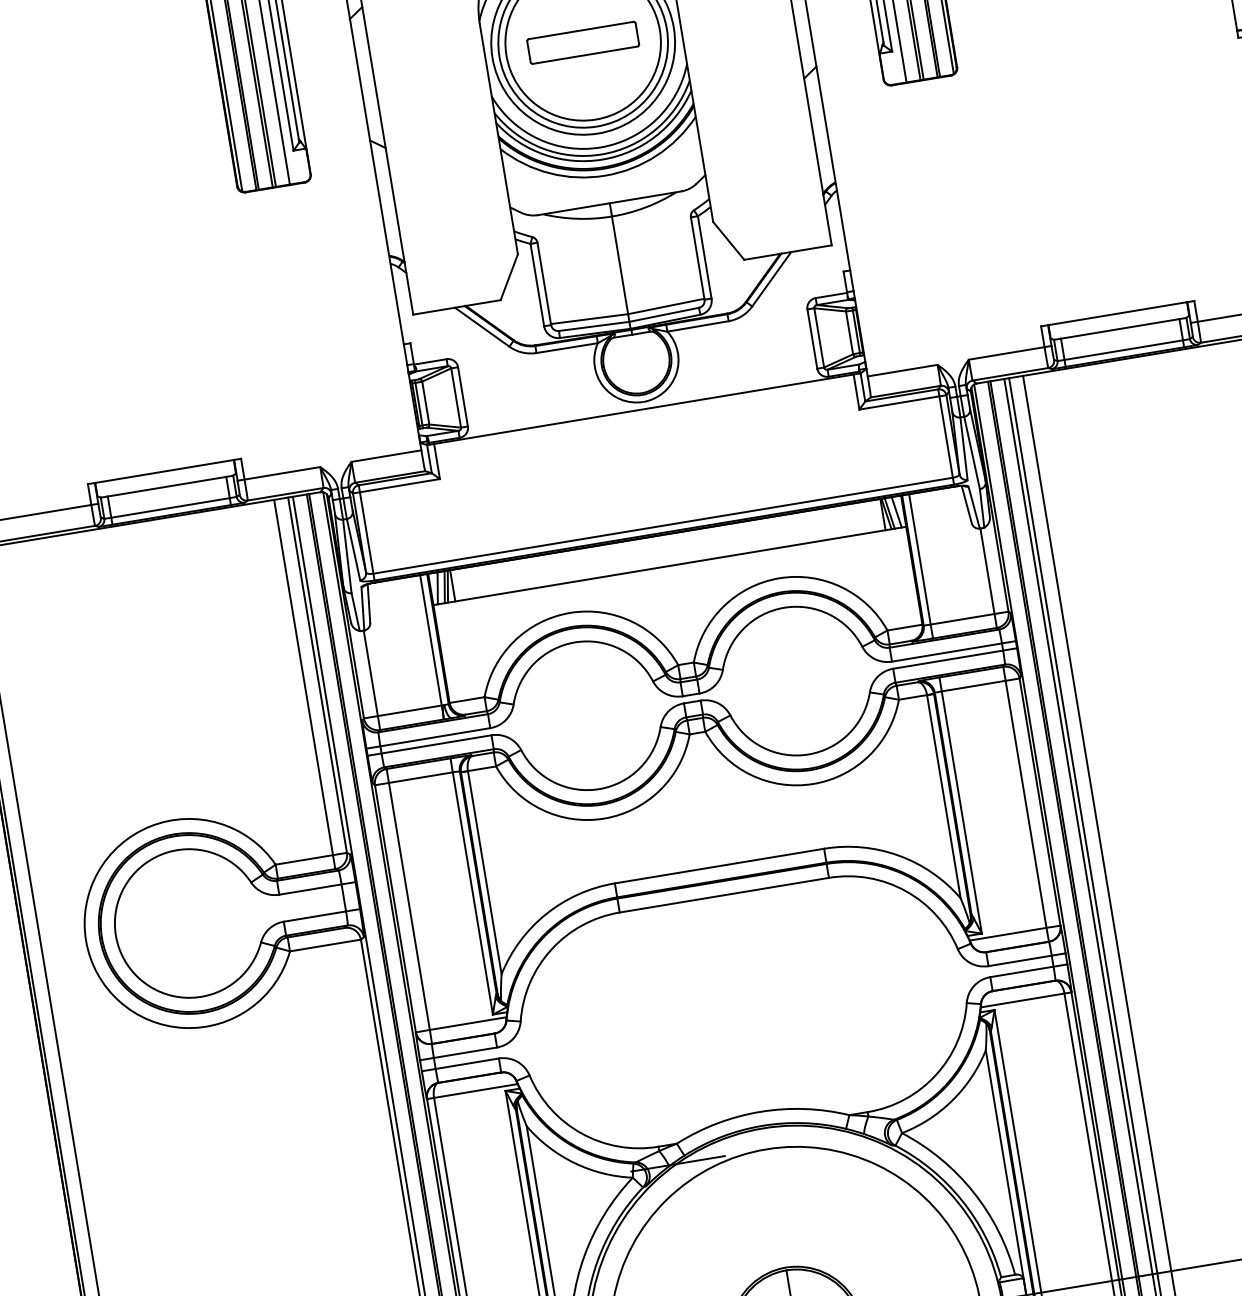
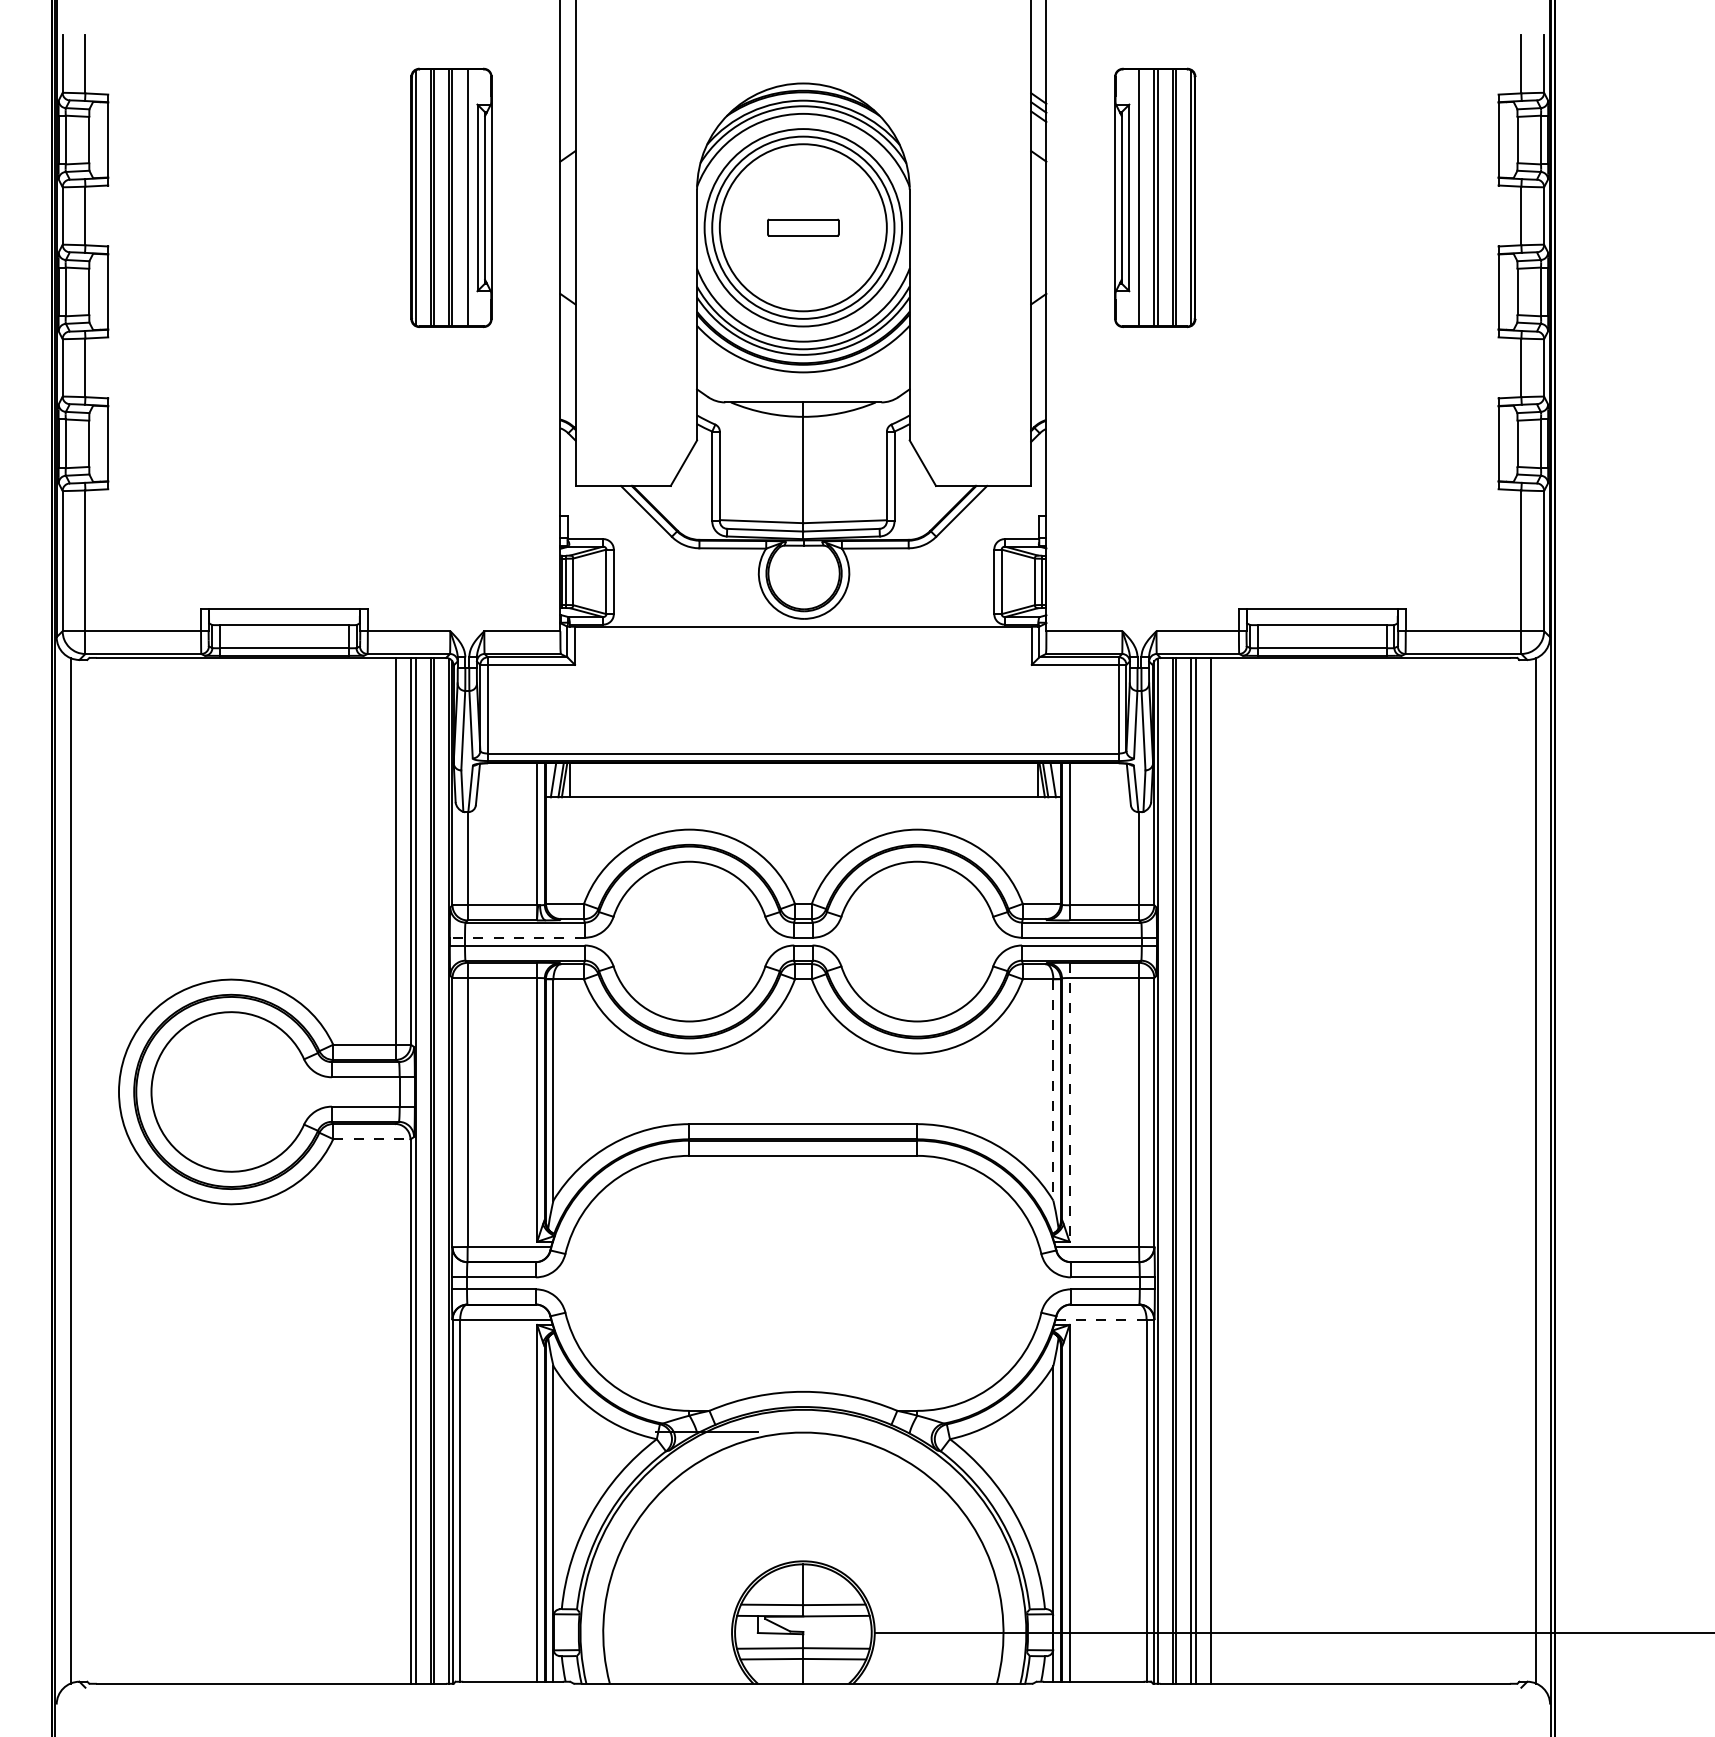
part: (583, 42) -> (803, 227), size x0.6
line: (427, 738) -> (516, 937), solid -> dashed
line: (944, 797) -> (1053, 1090), solid -> dashed
line: (960, 805) -> (1069, 1102), solid -> dashed
line: (325, 945) -> (371, 1139), solid -> dashed
line: (1022, 1000) -> (1101, 1319), solid -> dashed

